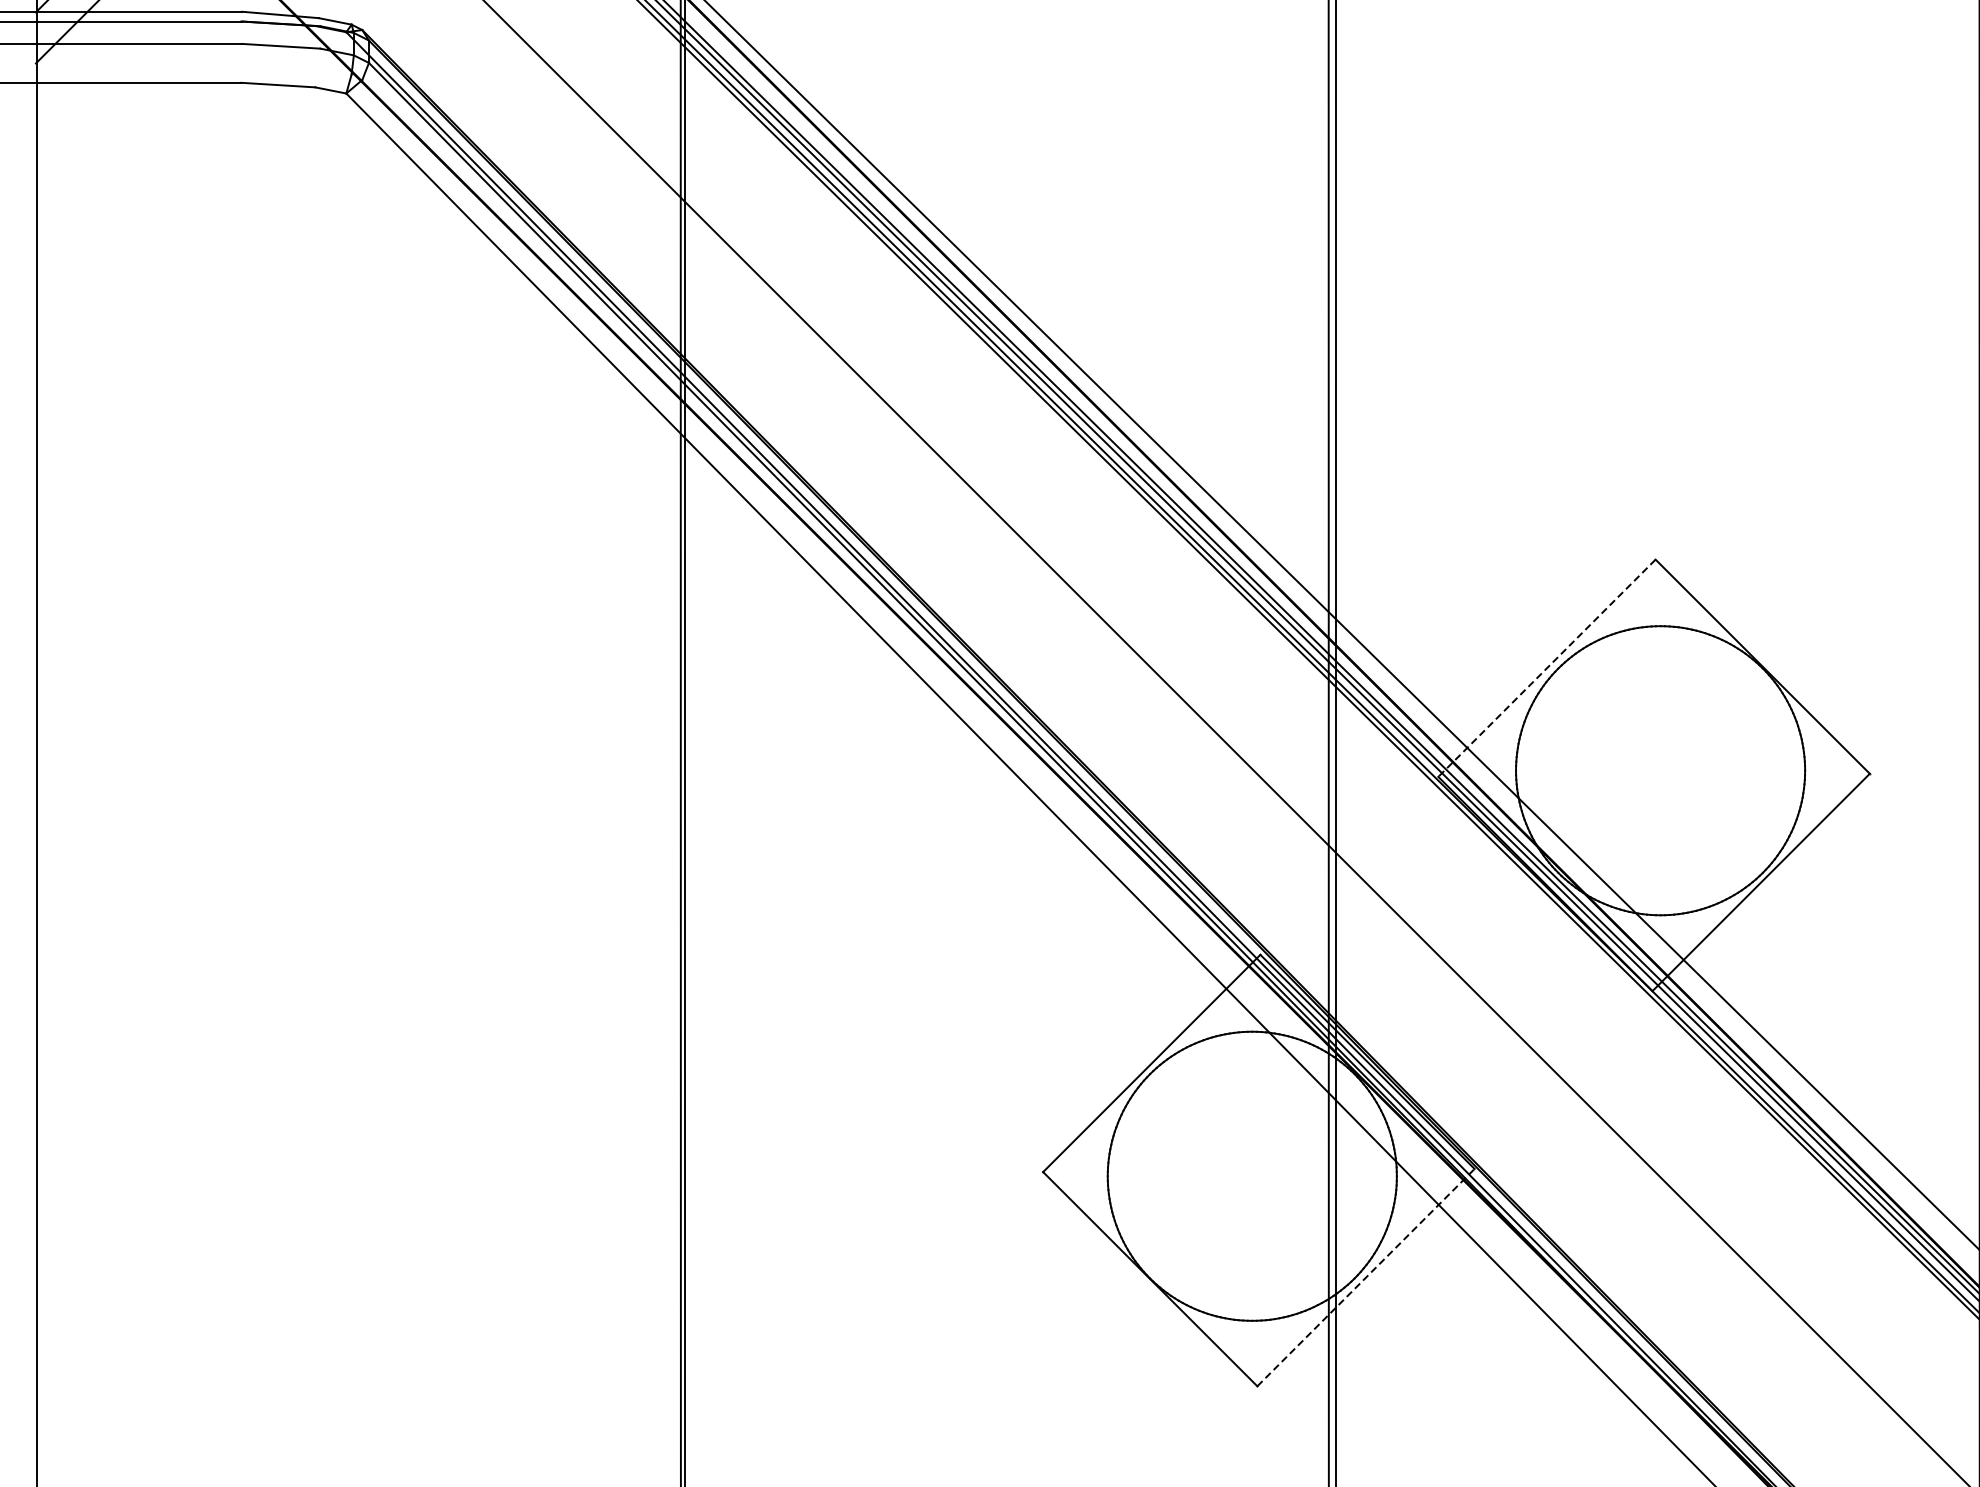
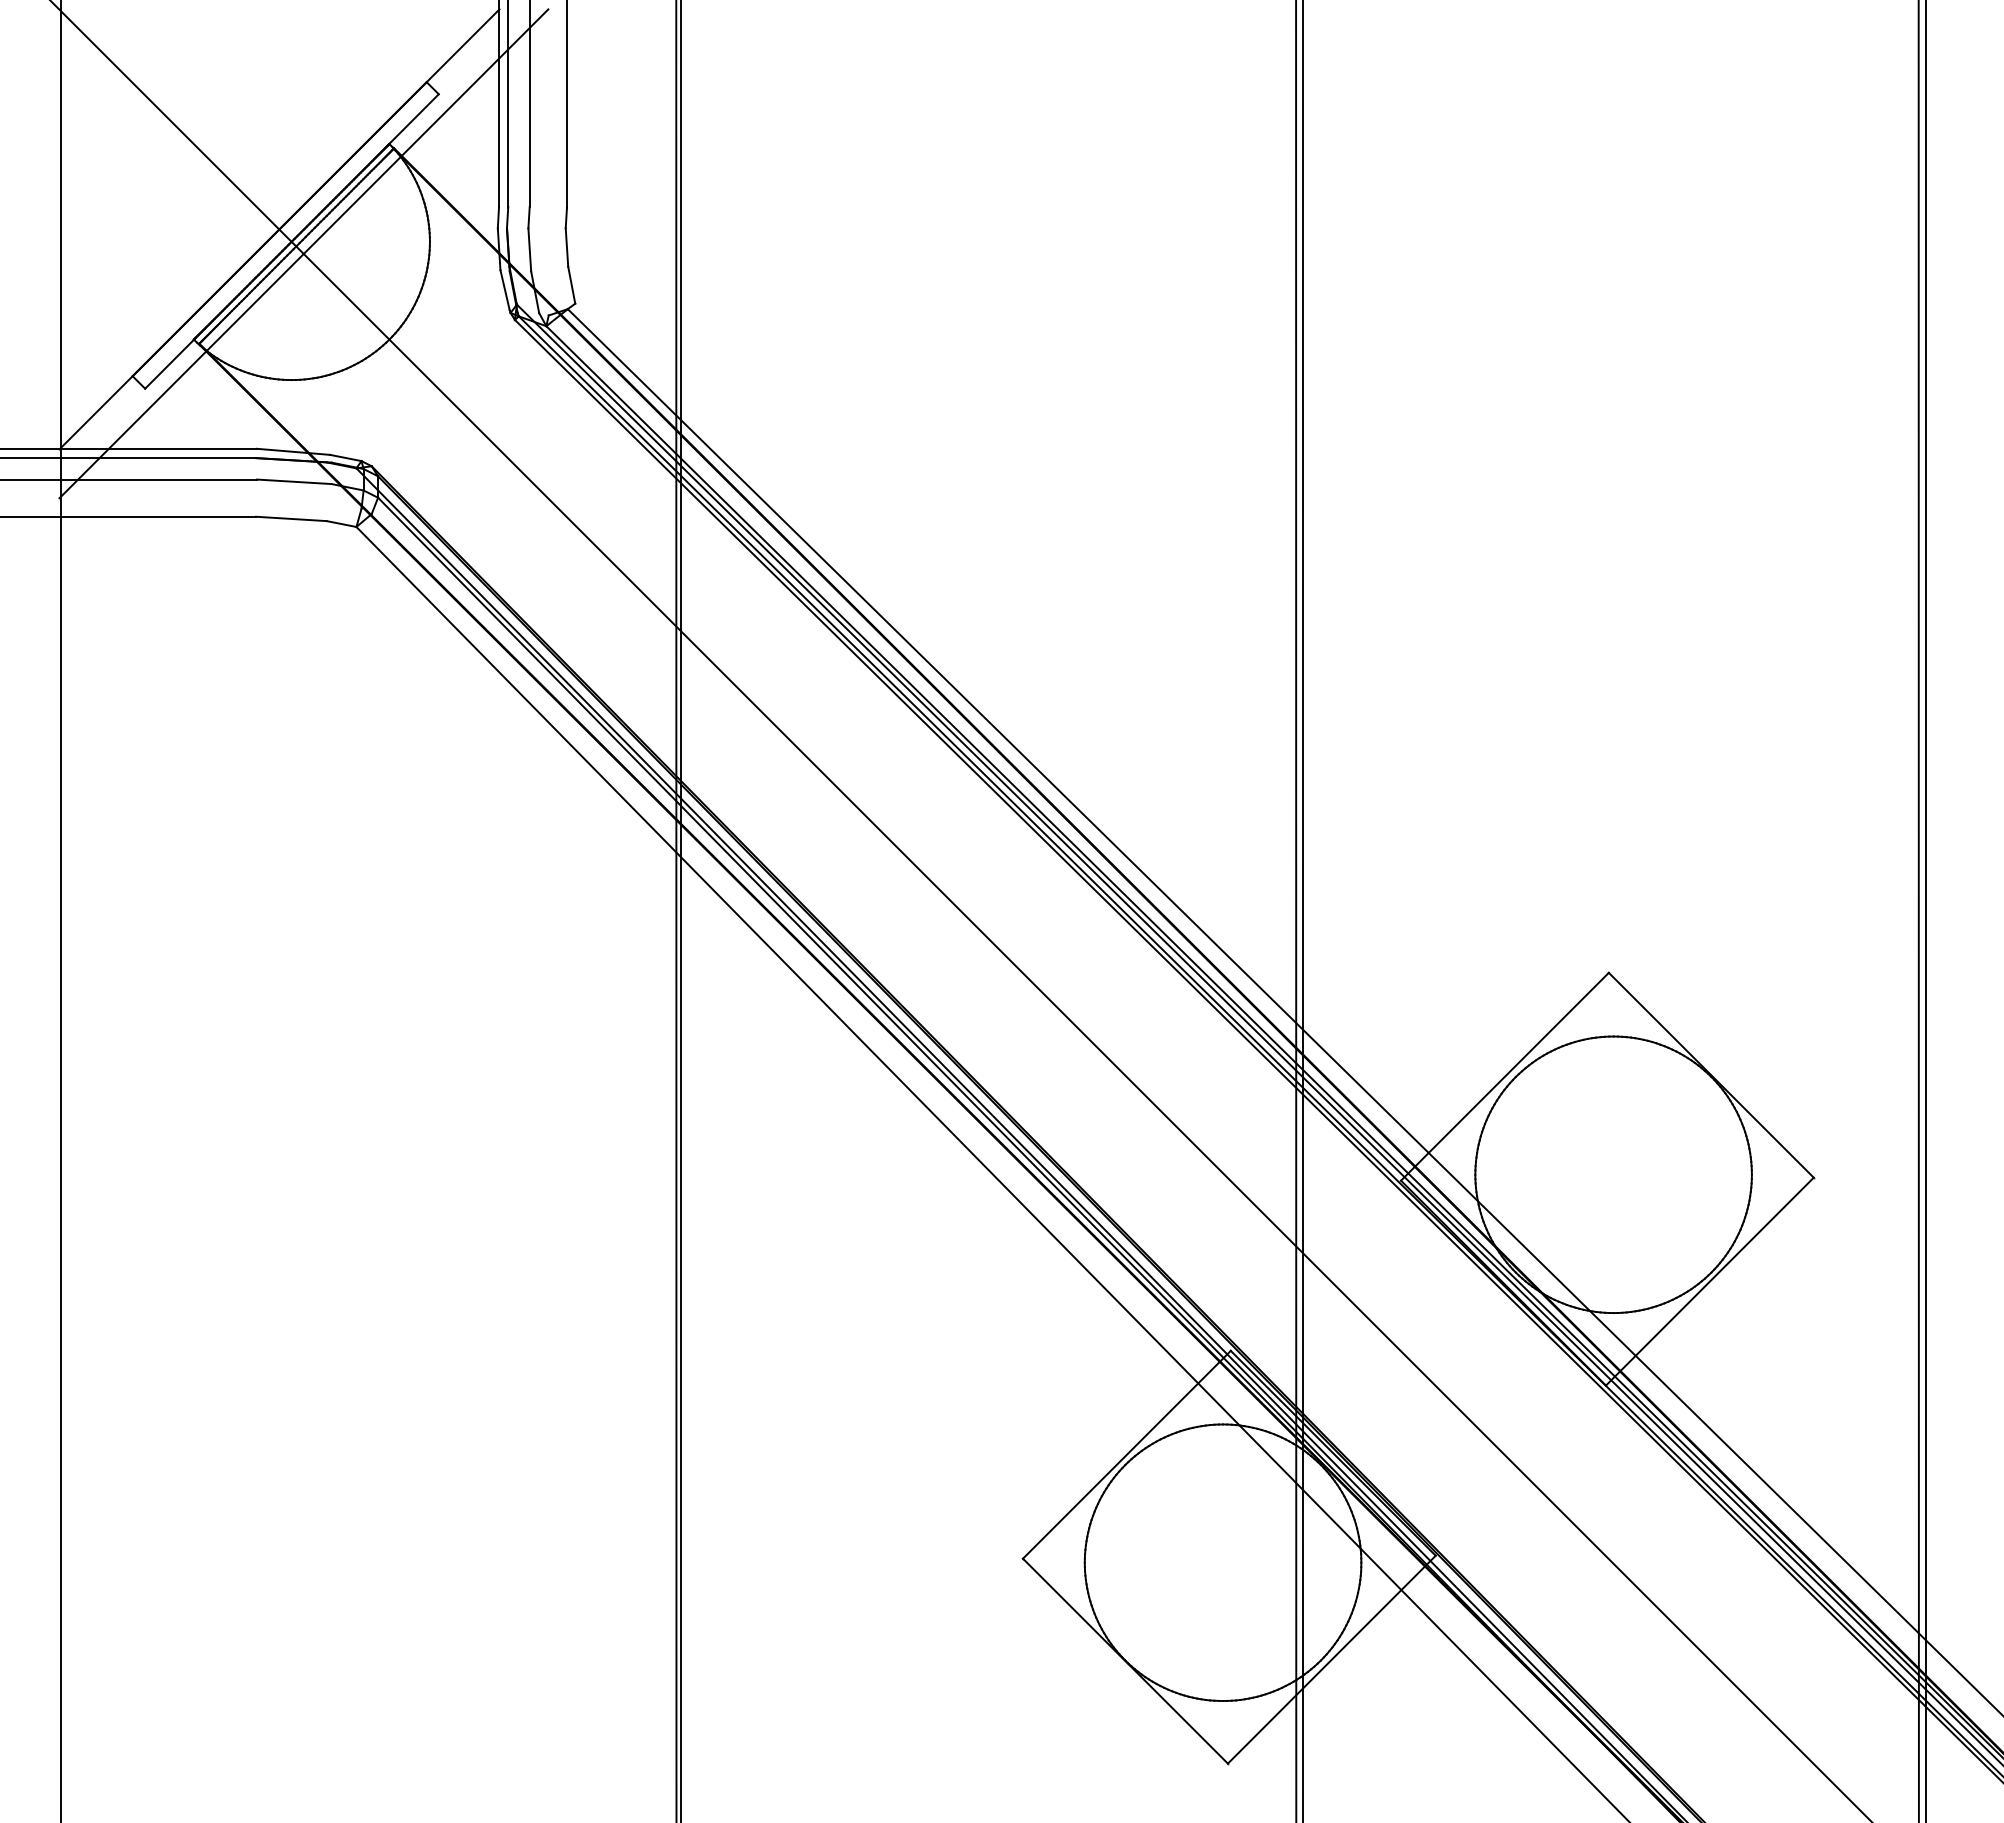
line: (1546, 667) -> (1504, 1076), dashed -> solid
line: (1365, 1277) -> (1331, 1659), dashed -> solid

